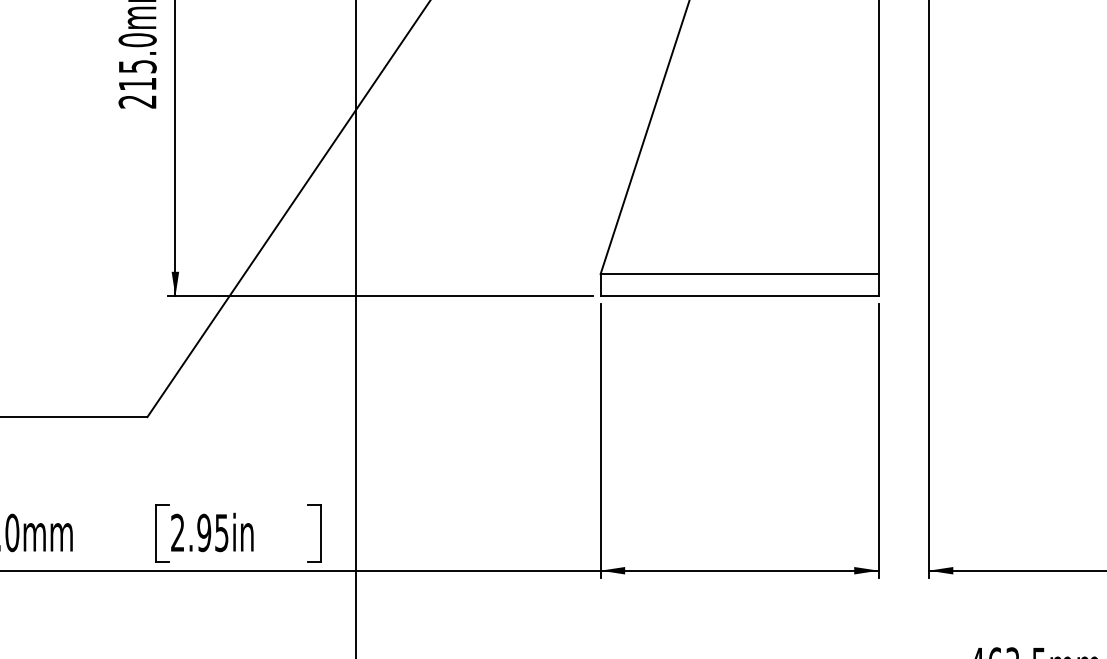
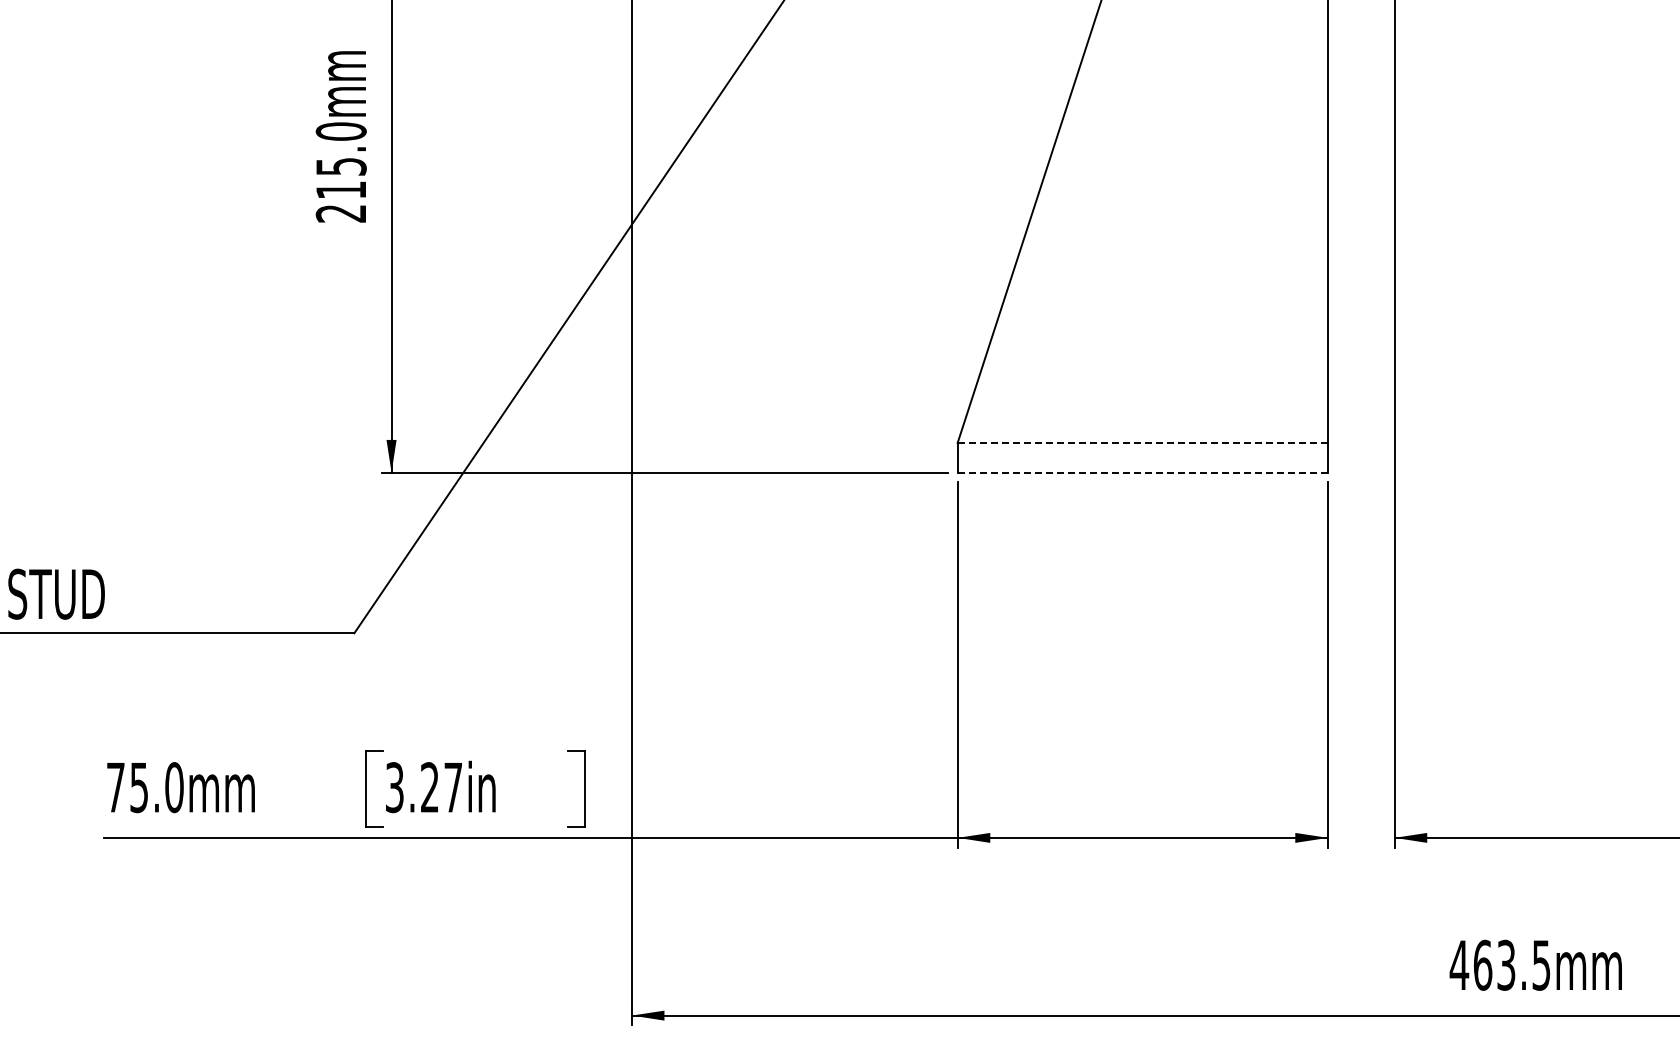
line: (739, 273) -> (1142, 442), solid -> dashed
line: (739, 296) -> (1142, 472), solid -> dashed
text: (199, 532) -> (423, 787), 2.95in -> 3.27in

